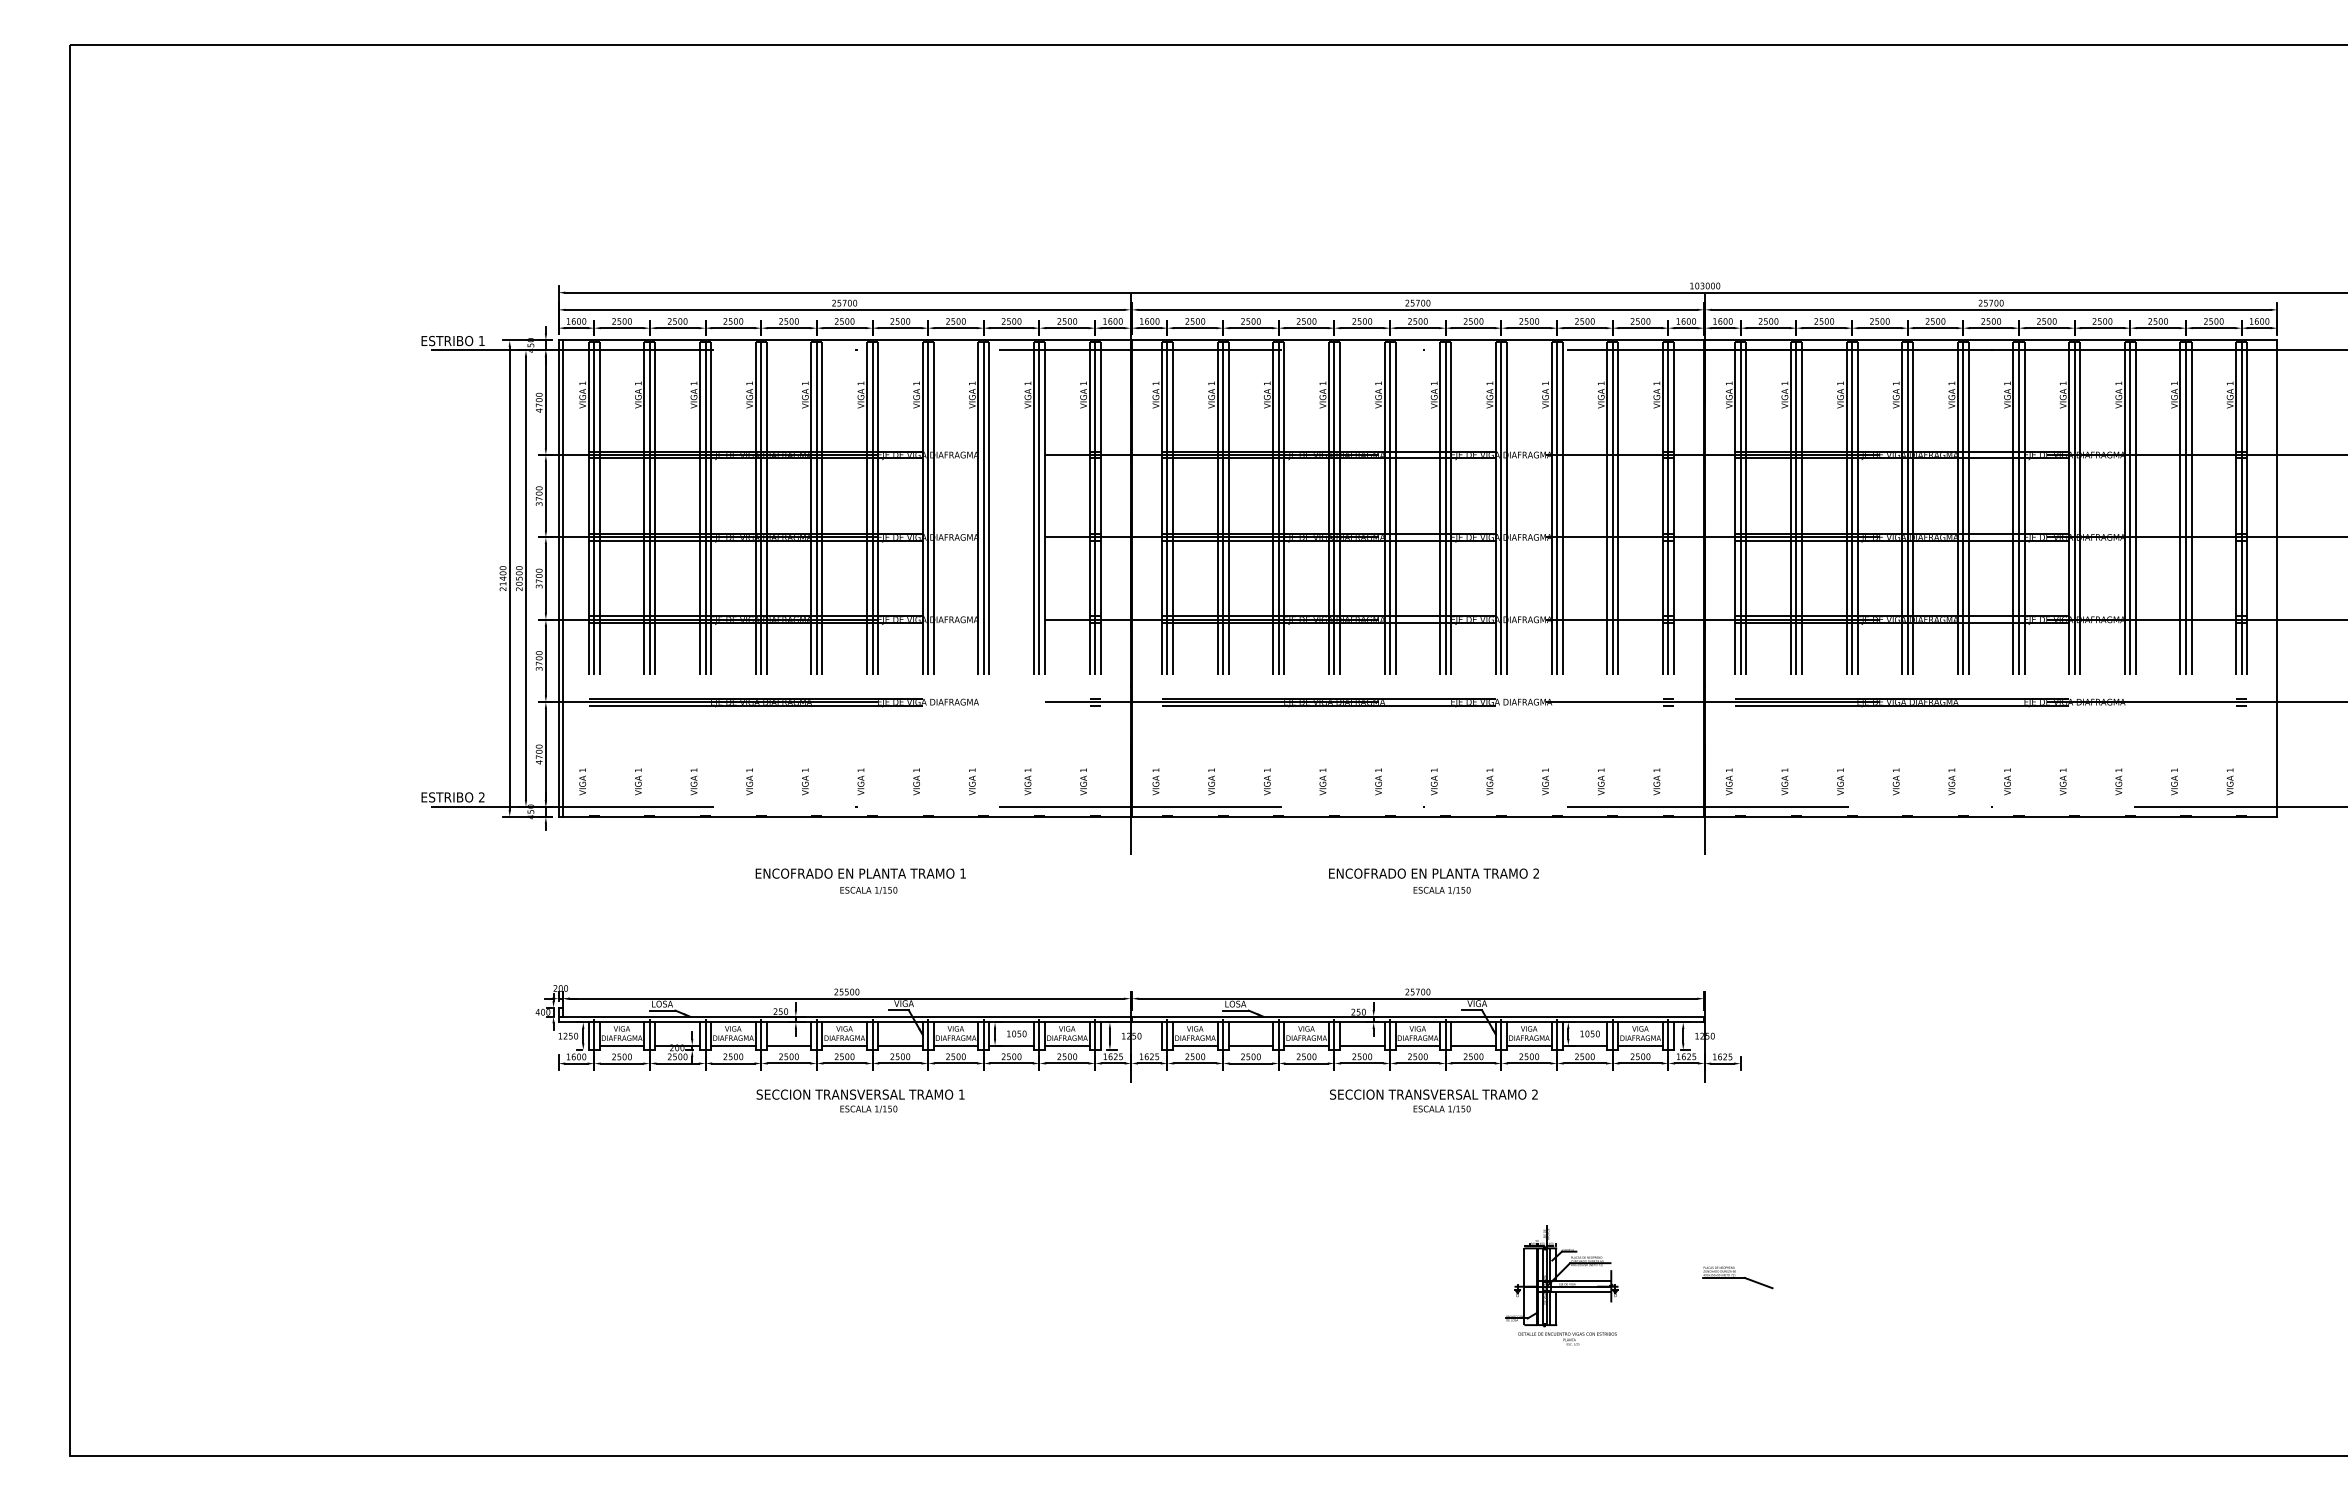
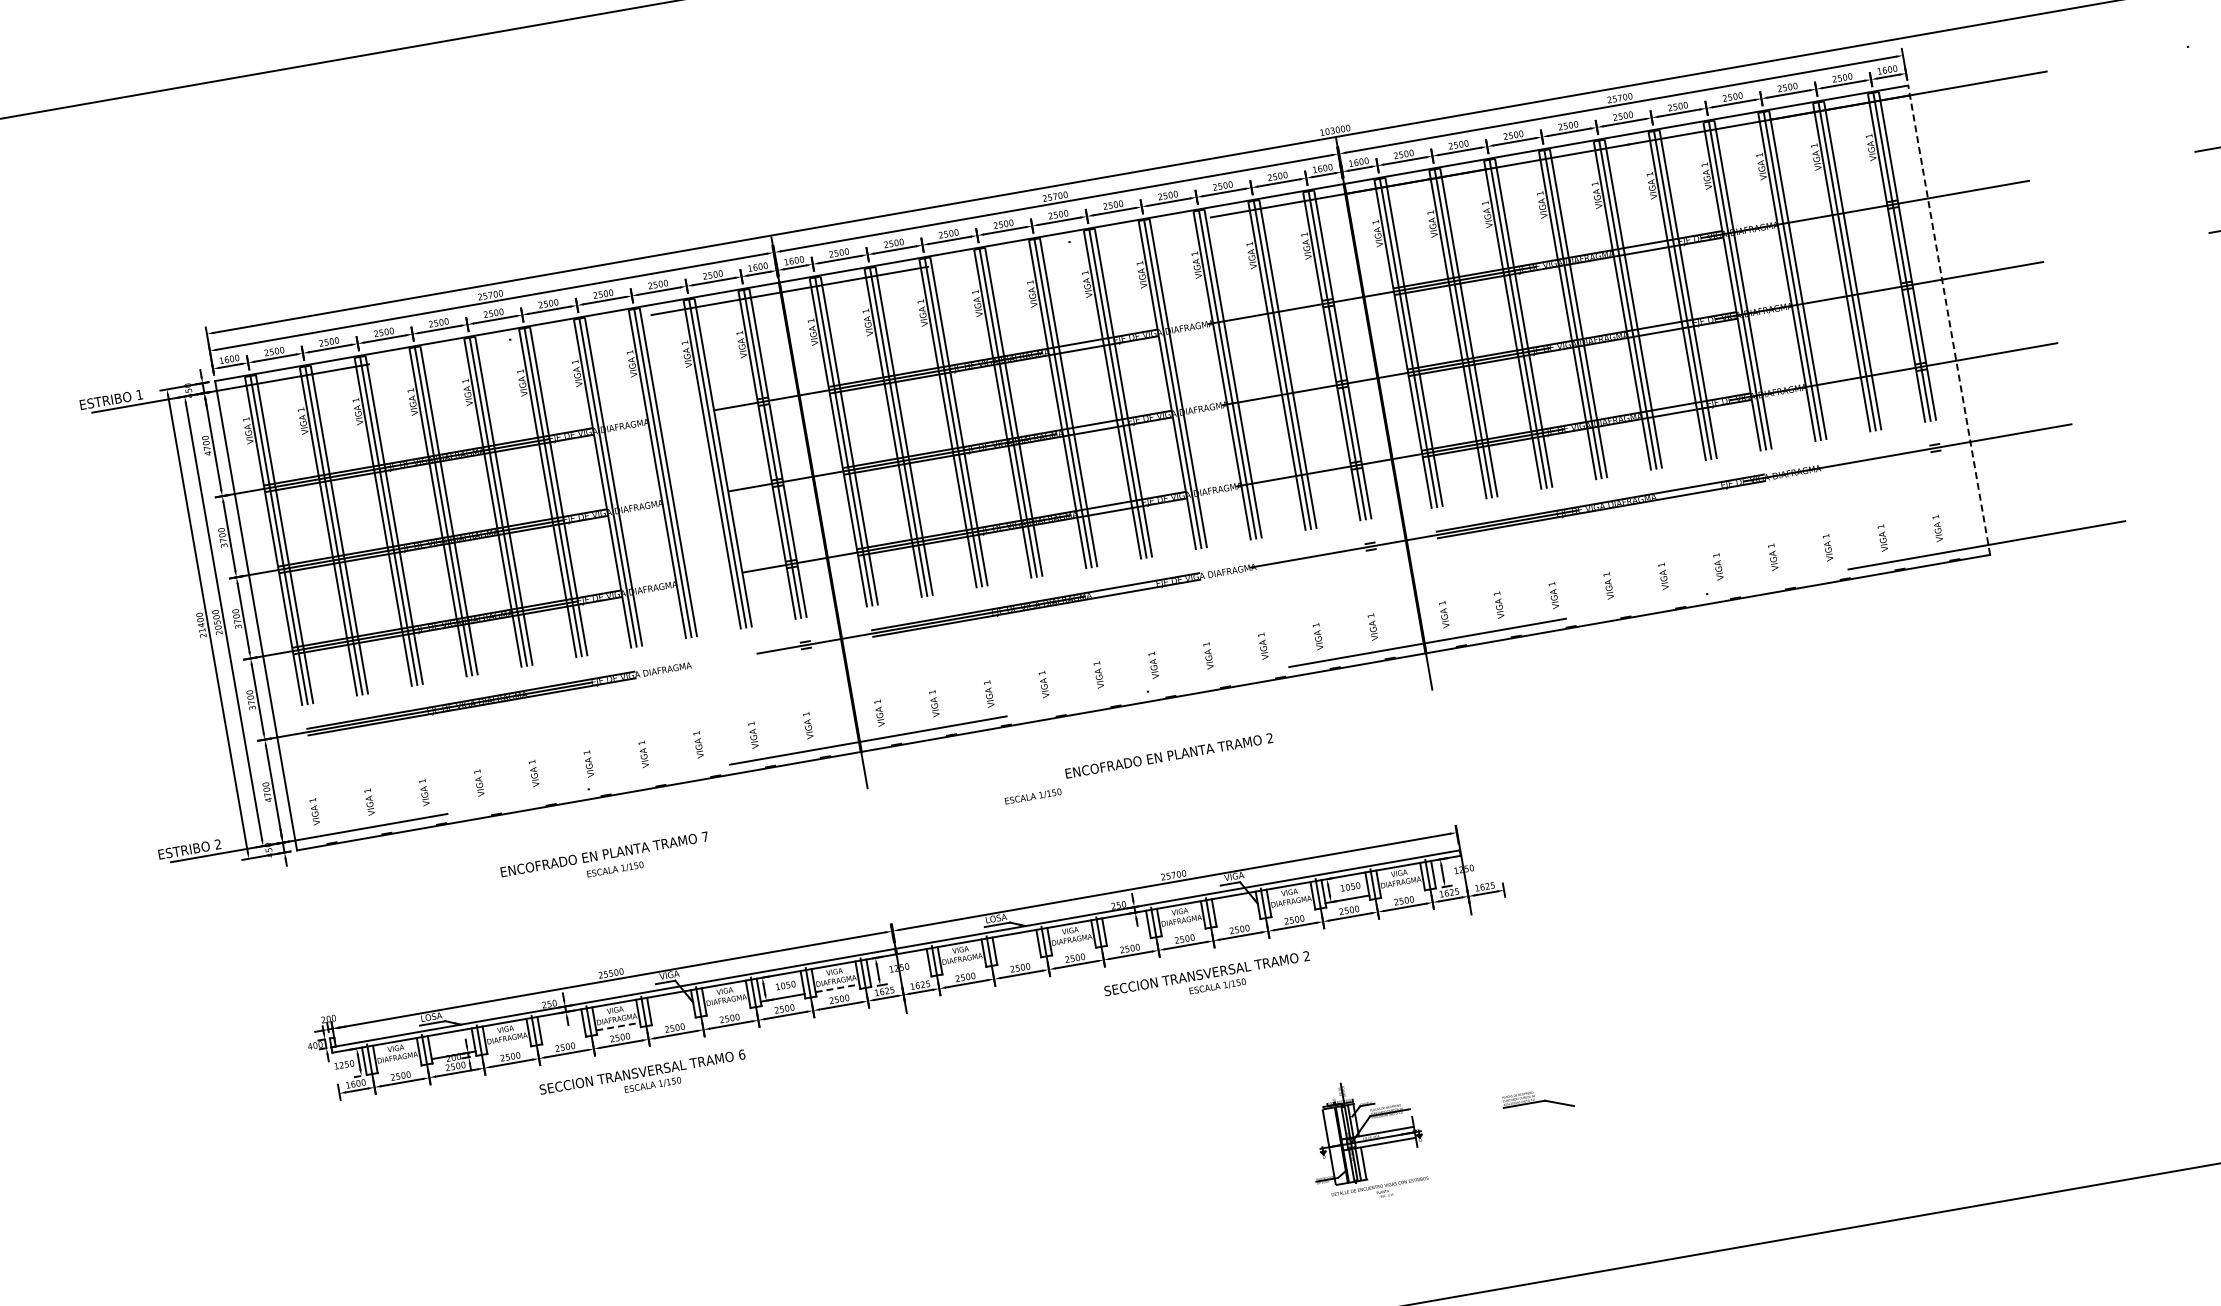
line: (563, 578) -> (260, 614), removed
line: (2277, 578) -> (1949, 320), solid -> dashed
text: (962, 873) -> (704, 836), 1 -> 7
text: (1441, 890) -> (1032, 796), moved
line: (621, 1045) -> (398, 1064), removed
line: (733, 1045) -> (508, 1045), removed
line: (788, 1045) -> (562, 1036), removed
line: (845, 1045) -> (619, 1026), solid -> dashed
line: (900, 1045) -> (673, 1016), removed
line: (955, 1045) -> (727, 1007), removed
line: (1067, 1045) -> (837, 988), solid -> dashed
line: (1195, 1045) -> (963, 966), removed
line: (1250, 1045) -> (1017, 956), removed
line: (1306, 1045) -> (1073, 947), removed
line: (1362, 1045) -> (1128, 937), removed
line: (1417, 1045) -> (1182, 927), removed
line: (1473, 1045) -> (1237, 918), removed
line: (1528, 1045) -> (1291, 908), removed
line: (1640, 1045) -> (1402, 889), removed
text: (961, 1094) -> (741, 1054), 1 -> 6

